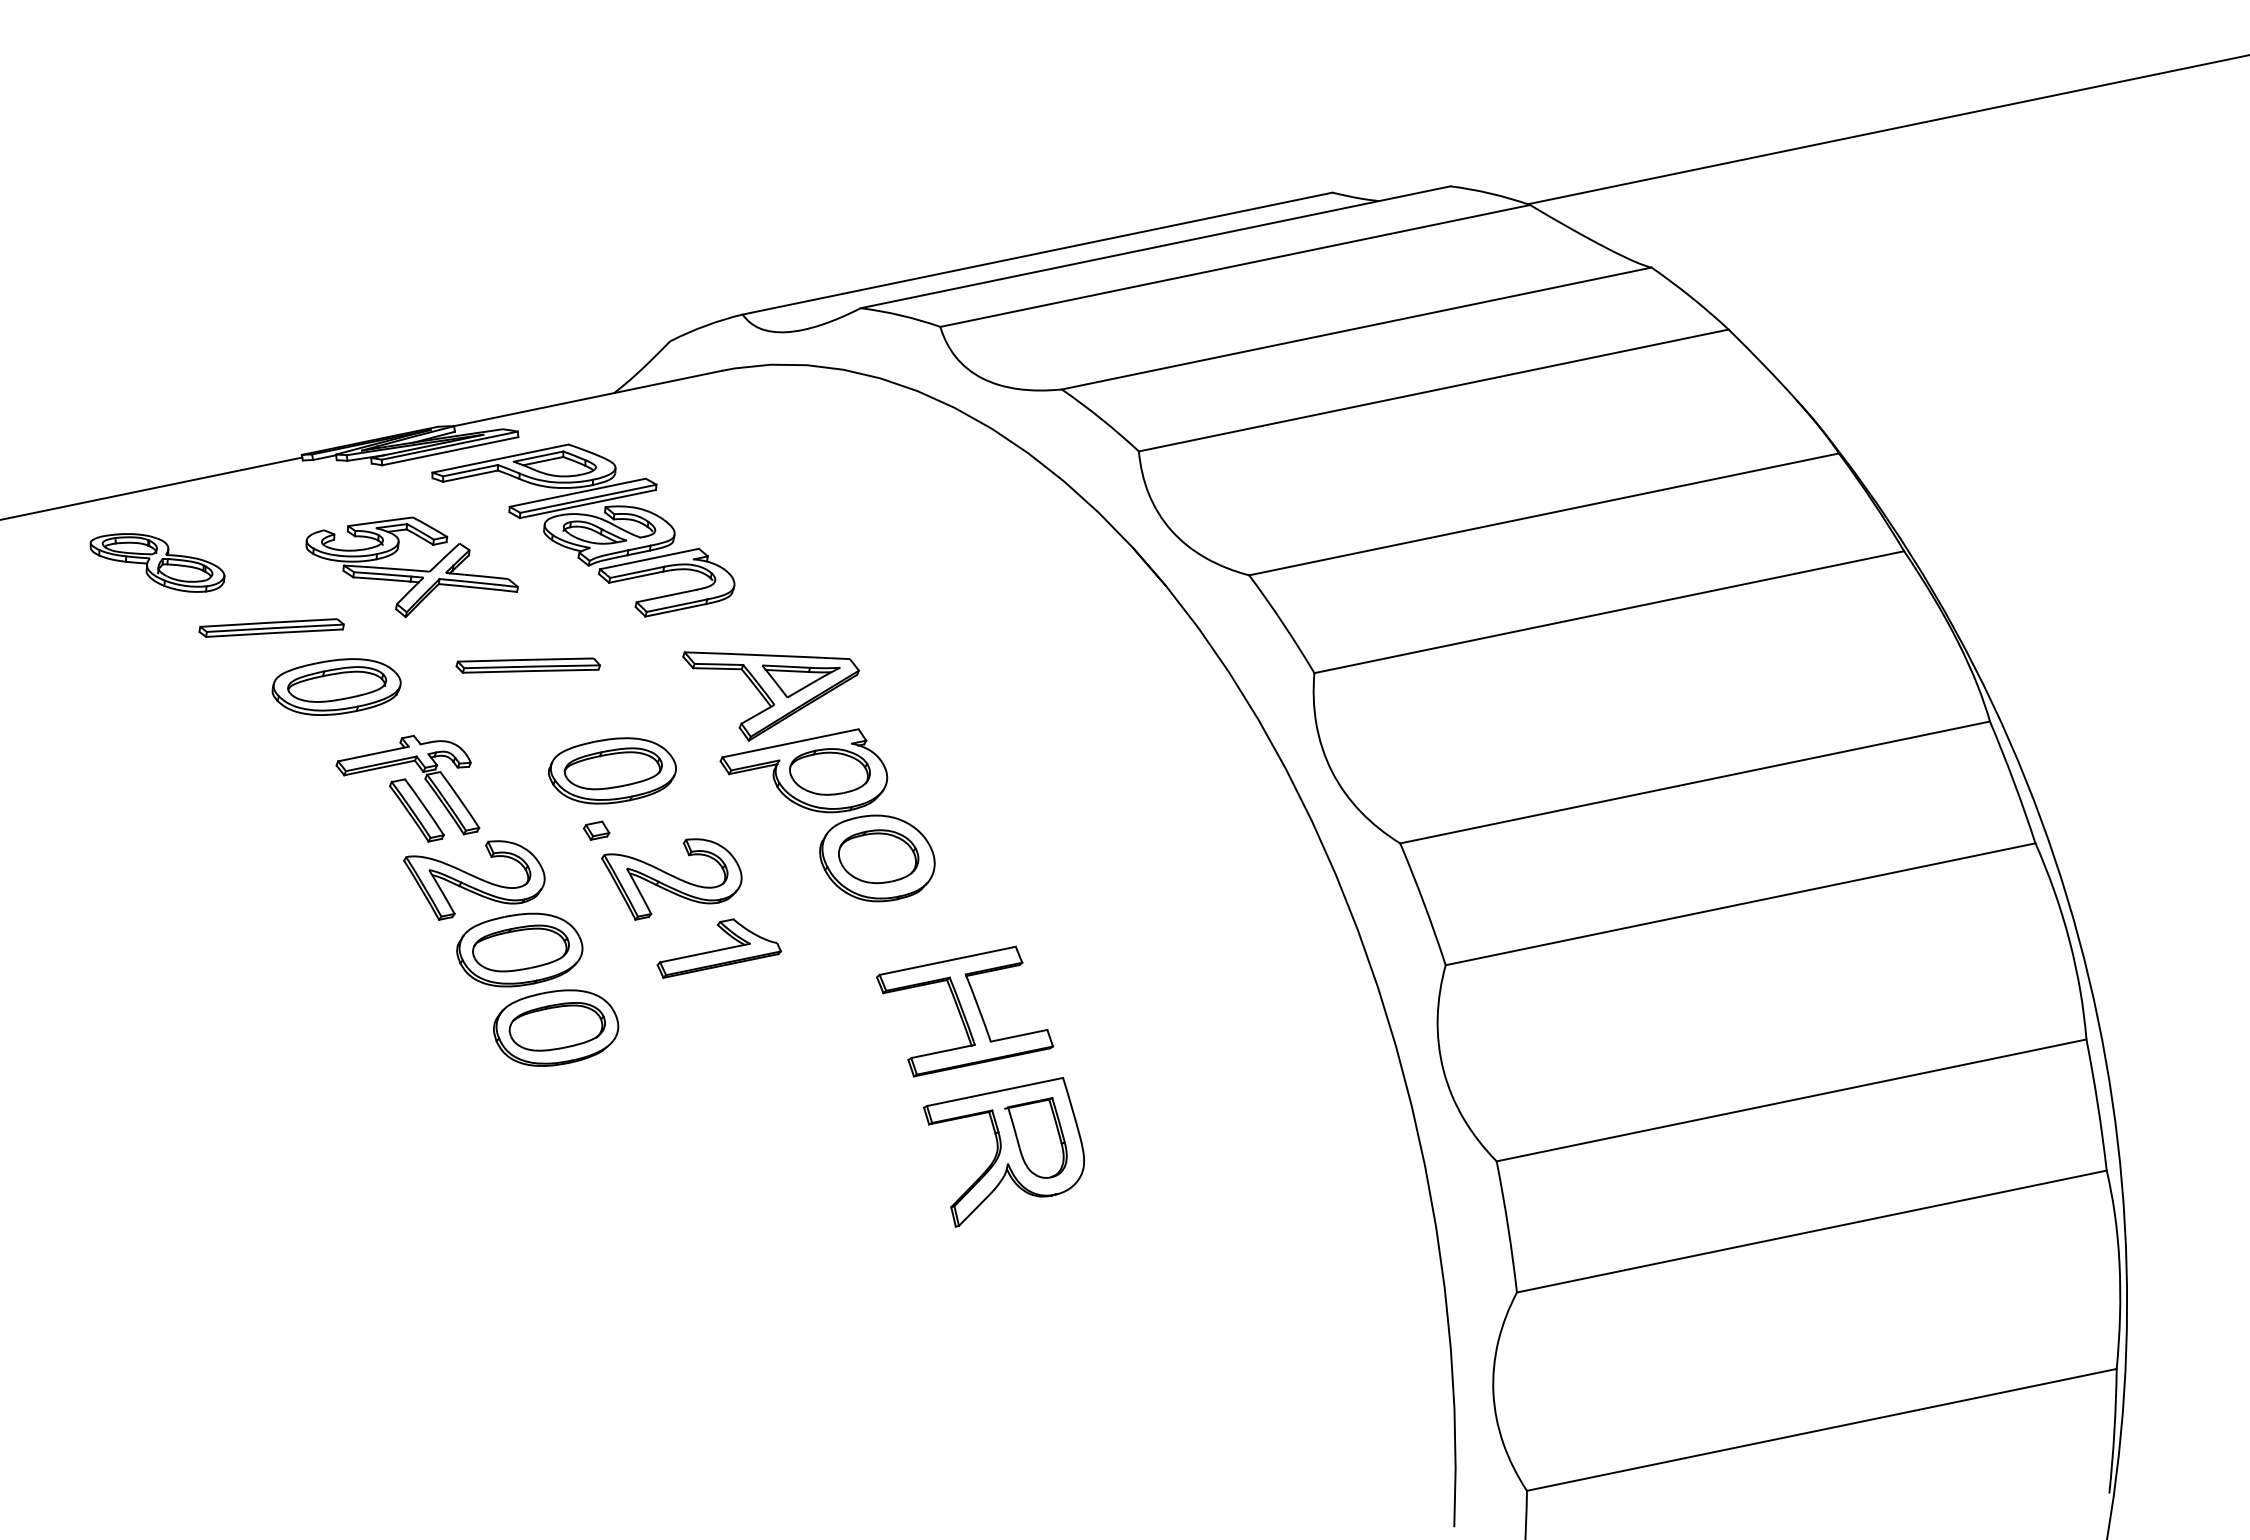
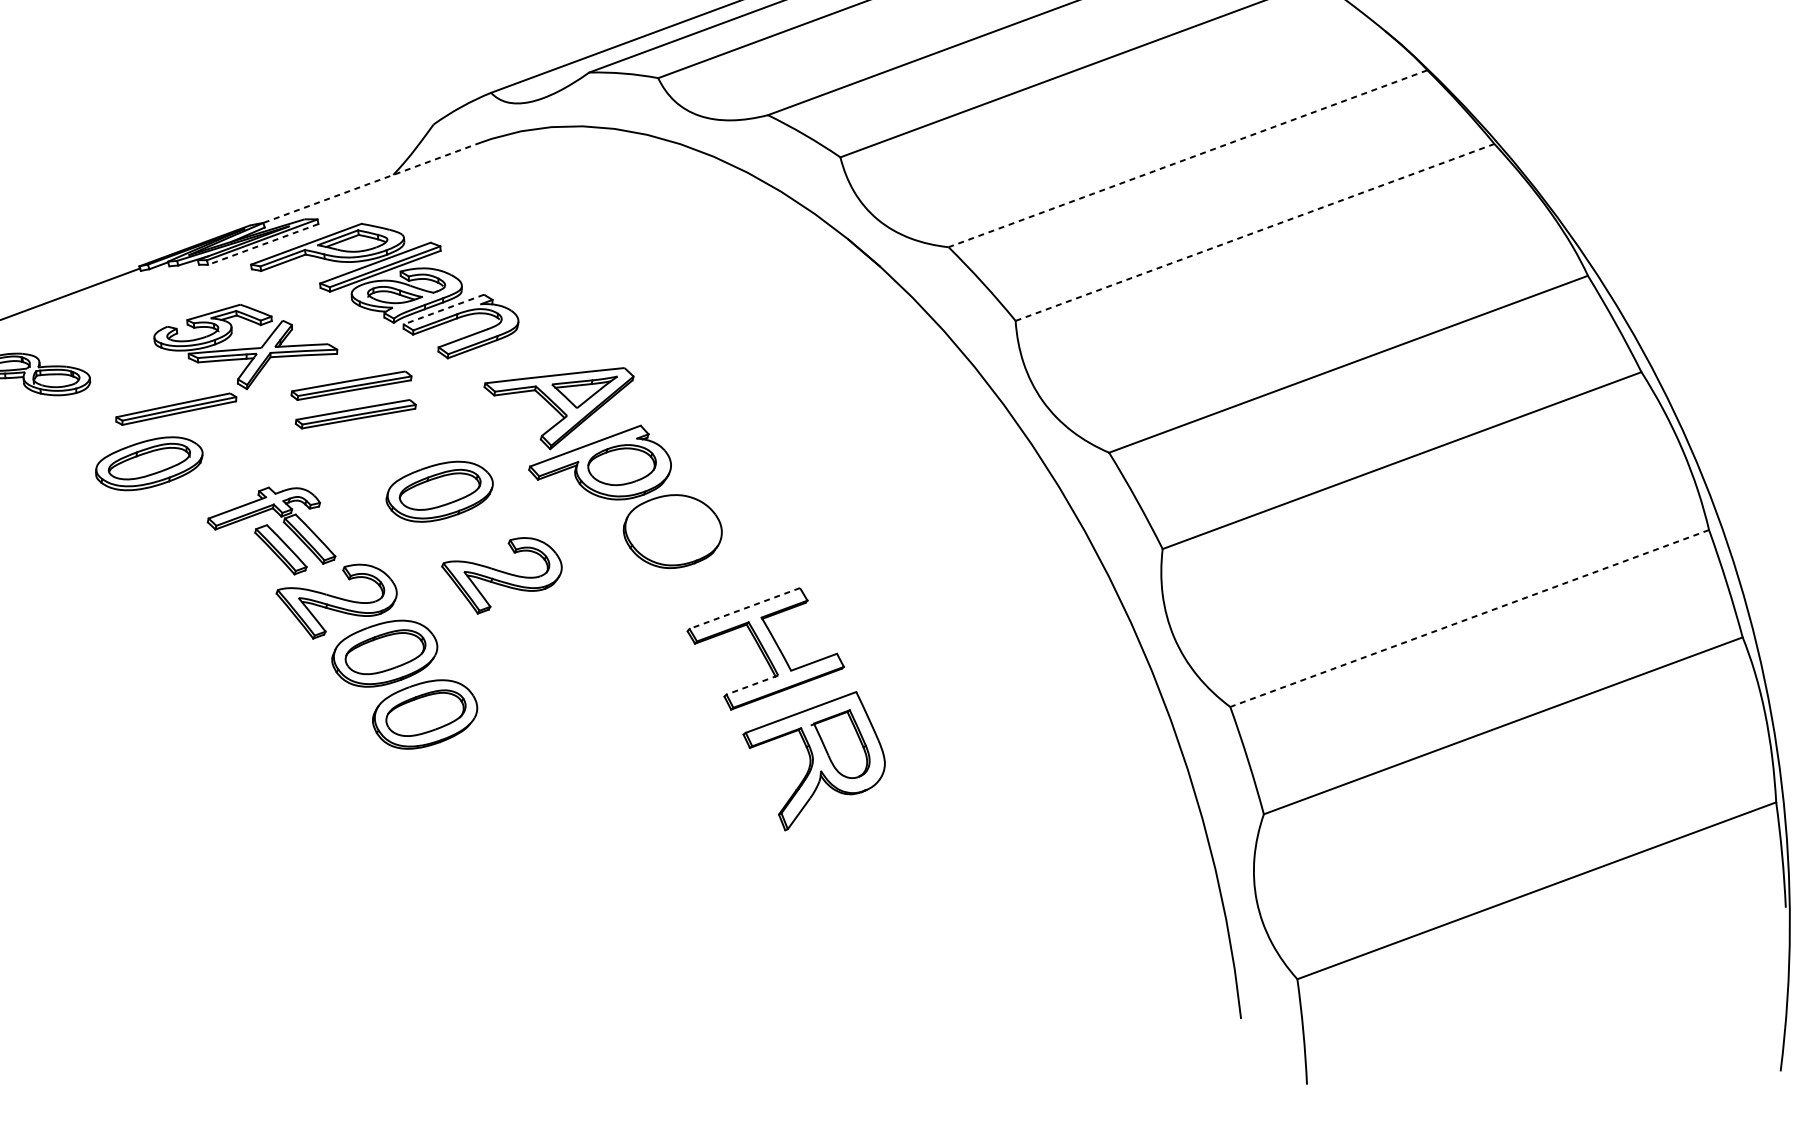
line: (588, 398) -> (372, 182), solid -> dashed
line: (449, 451) -> (262, 244), solid -> dashed
line: (1543, 514) -> (1187, 158), solid -> dashed
line: (649, 559) -> (443, 309), solid -> dashed
line: (1609, 612) -> (1255, 232), solid -> dashed
part: (271, 627) -> (176, 408), moved
part: (527, 631) -> (350, 385), added
part: (336, 686) -> (149, 463), moved
part: (596, 830) -> (433, 543), removed
part: (878, 856) -> (673, 529), removed
part: (718, 948) -> (551, 627), removed
line: (947, 960) -> (744, 608), solid -> dashed
line: (942, 1051) -> (751, 685), solid -> dashed
line: (1791, 1100) -> (1469, 618), solid -> dashed

